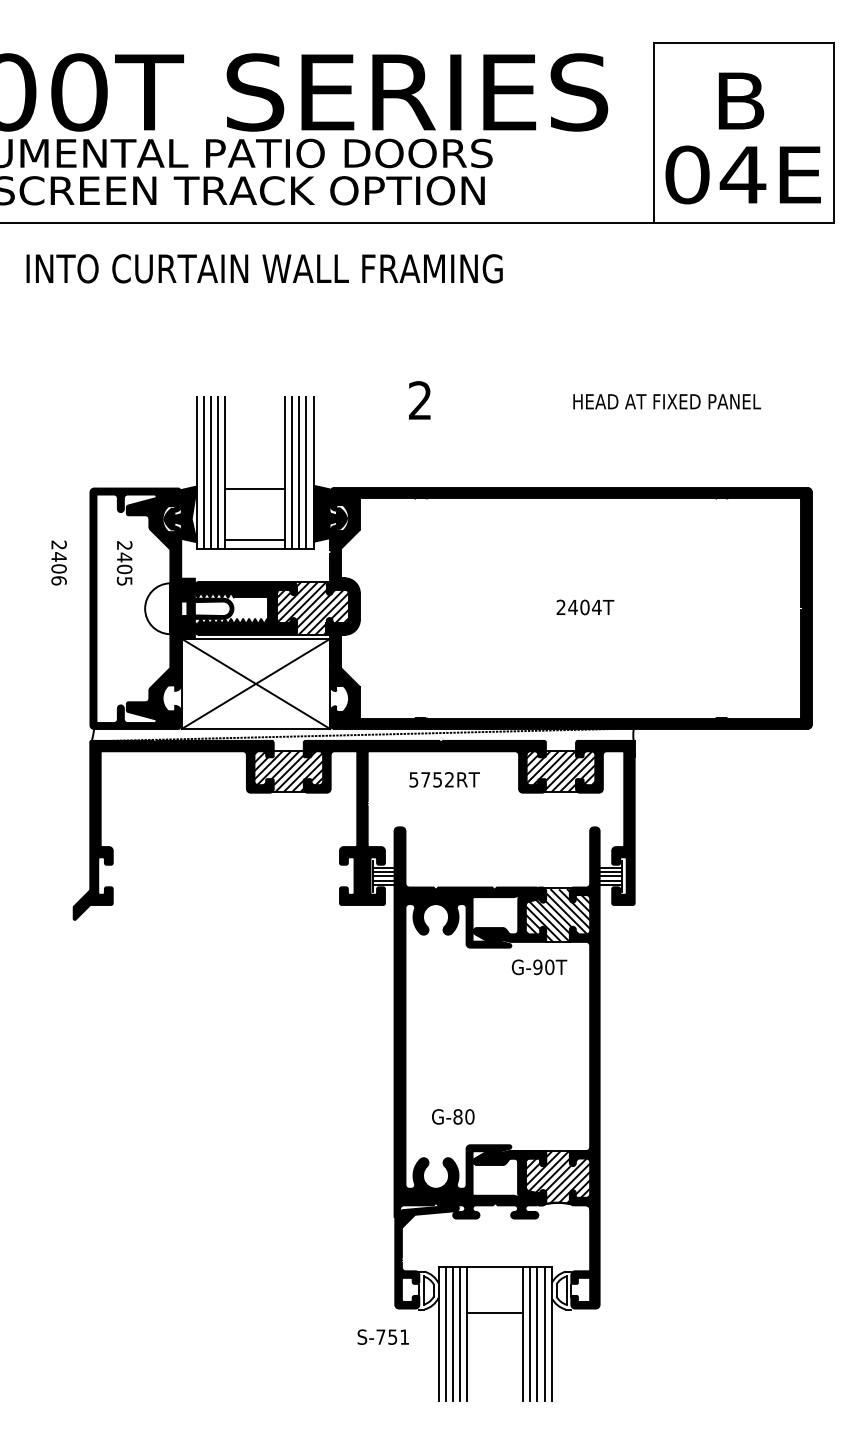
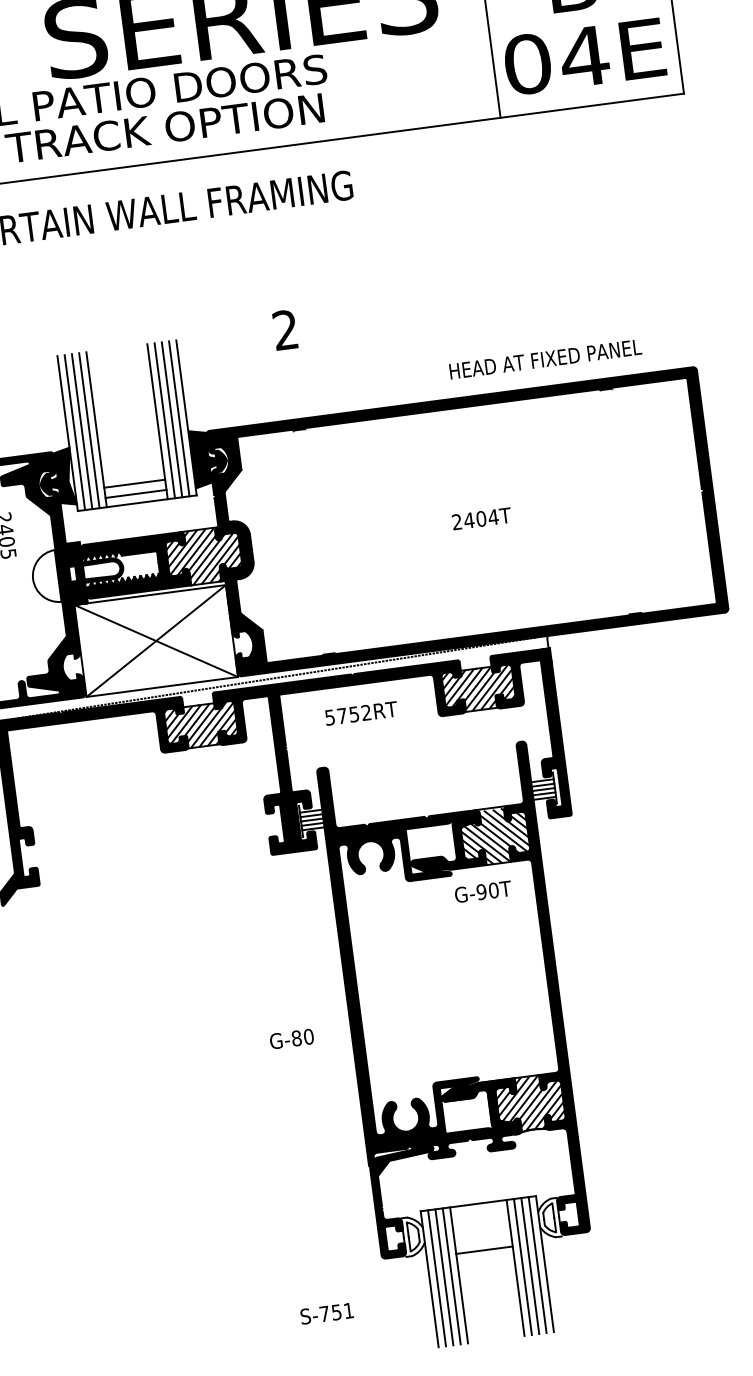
text: (667, 401) -> (545, 359), moved
line: (255, 488) -> (135, 483), moved
text: (453, 1116) -> (292, 1038), moved
text: (382, 1336) -> (326, 1313), moved

